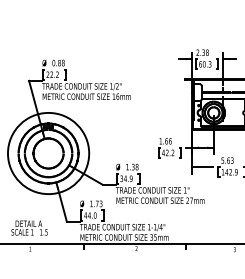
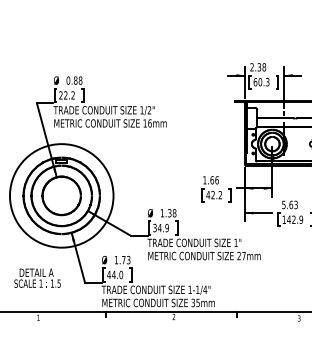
text: (29, 227) -> (37, 277), moved

